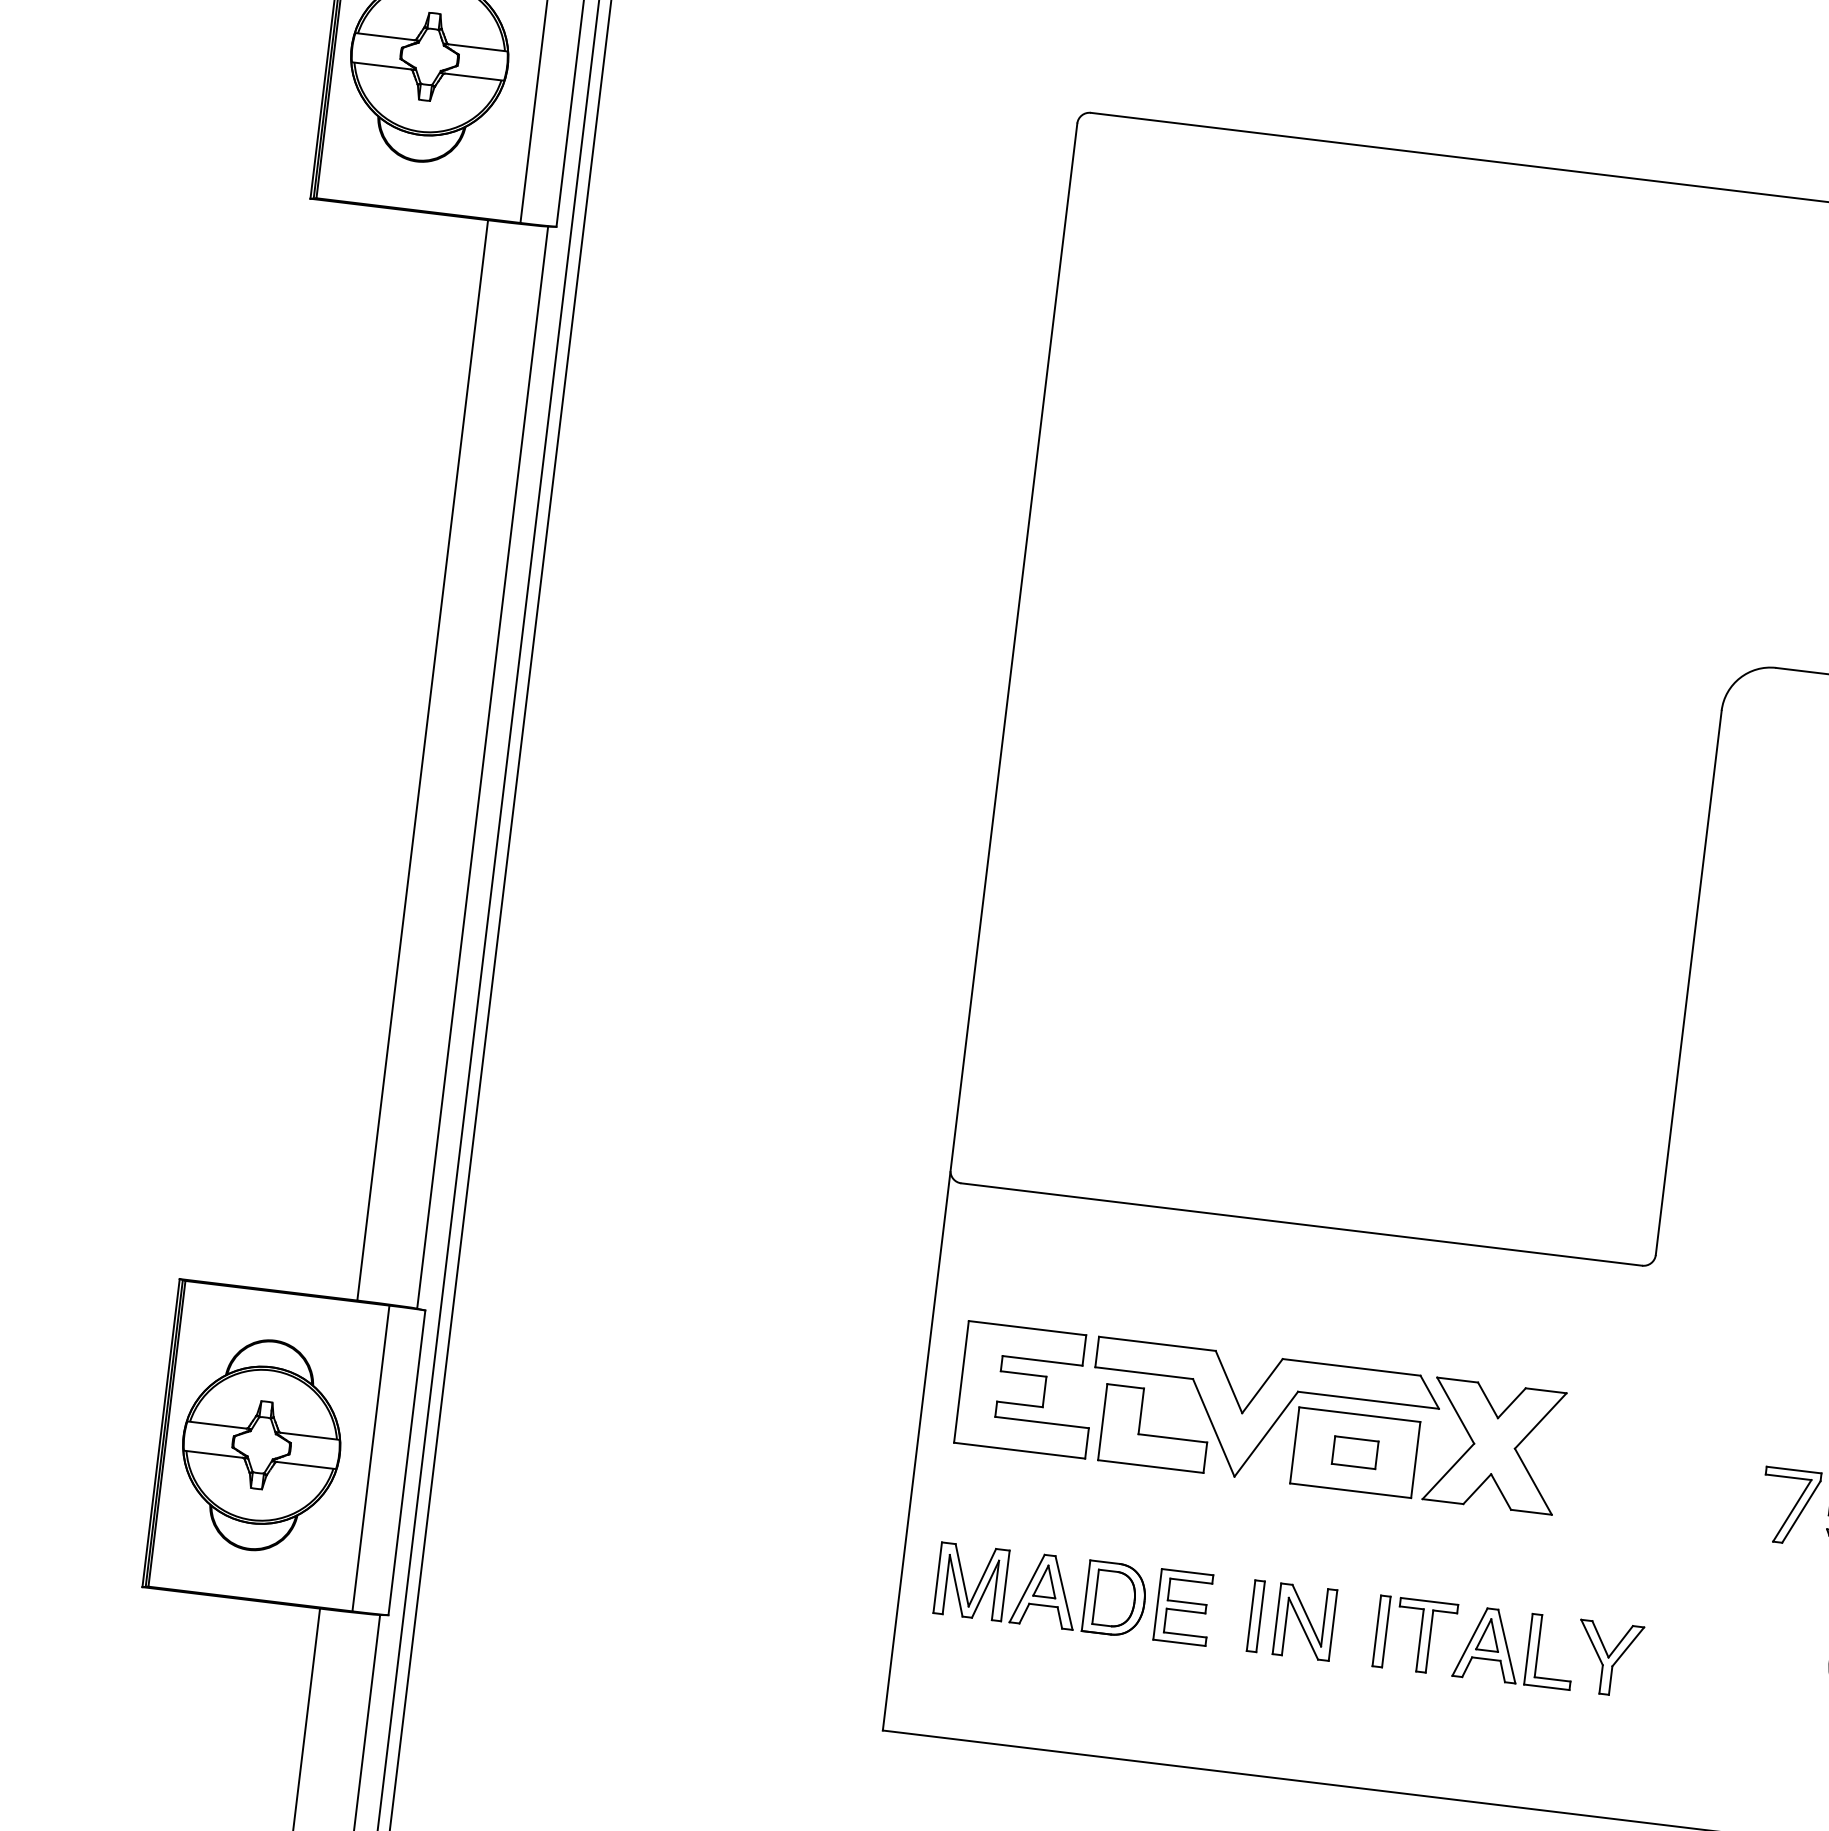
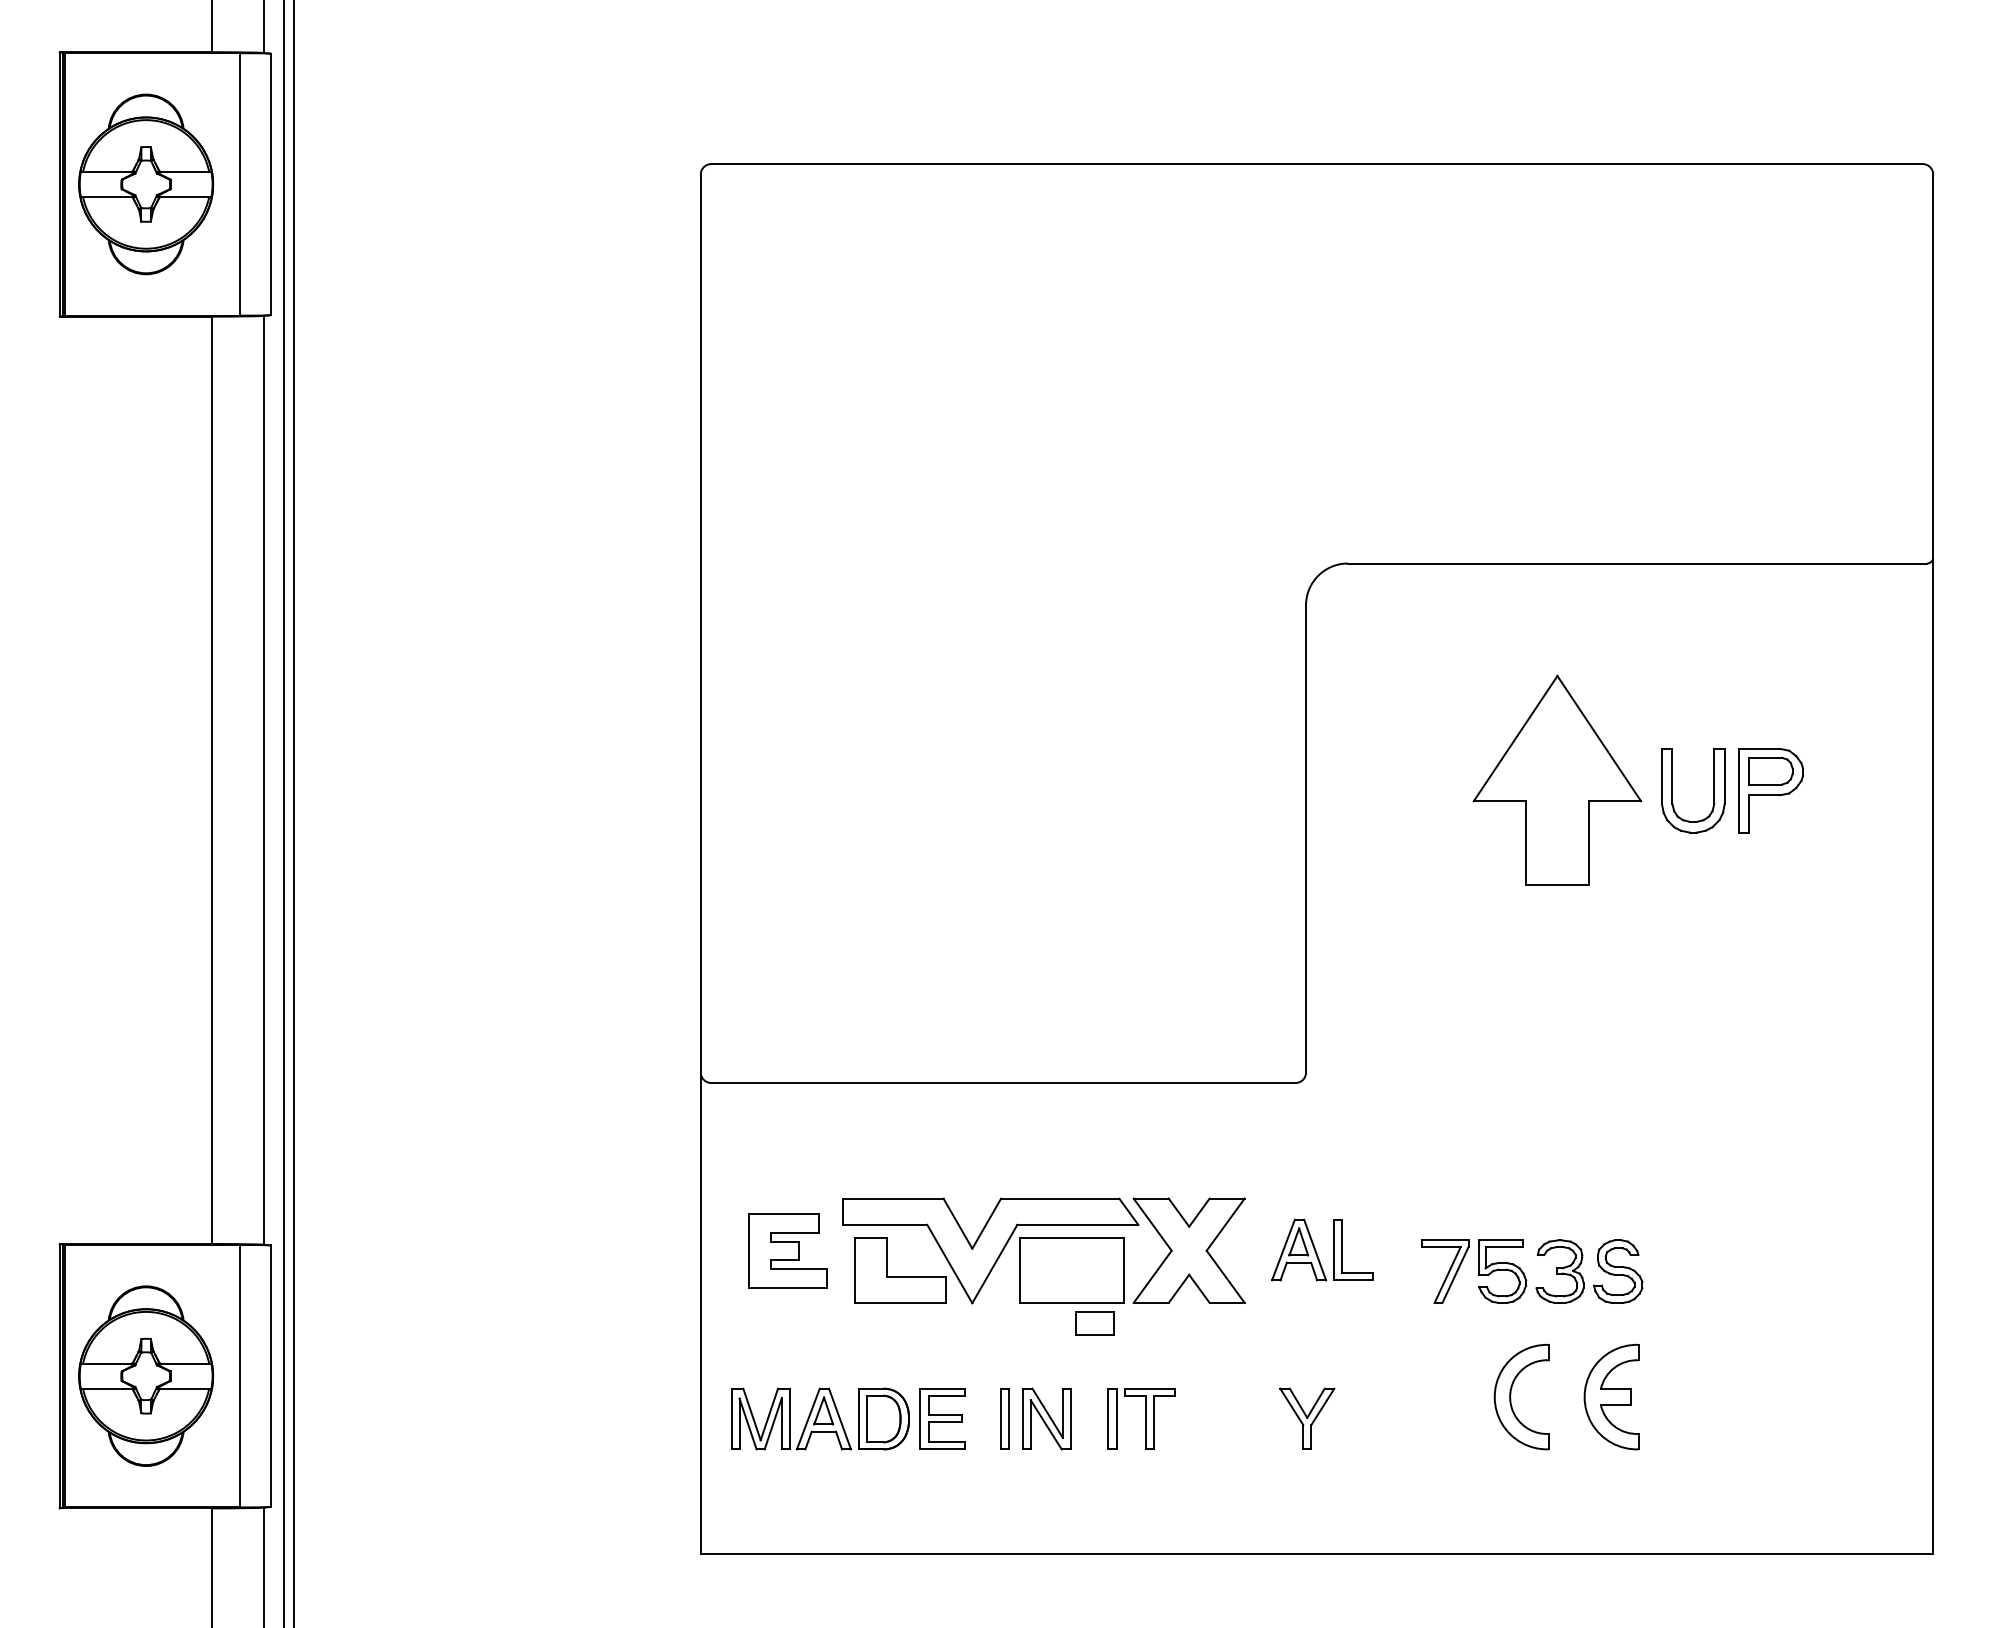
part: (1026, 1389) -> (787, 1250), size x0.7
part: (1354, 1452) -> (1094, 1323), moved
part: (1508, 1647) -> (1316, 1250), moved

